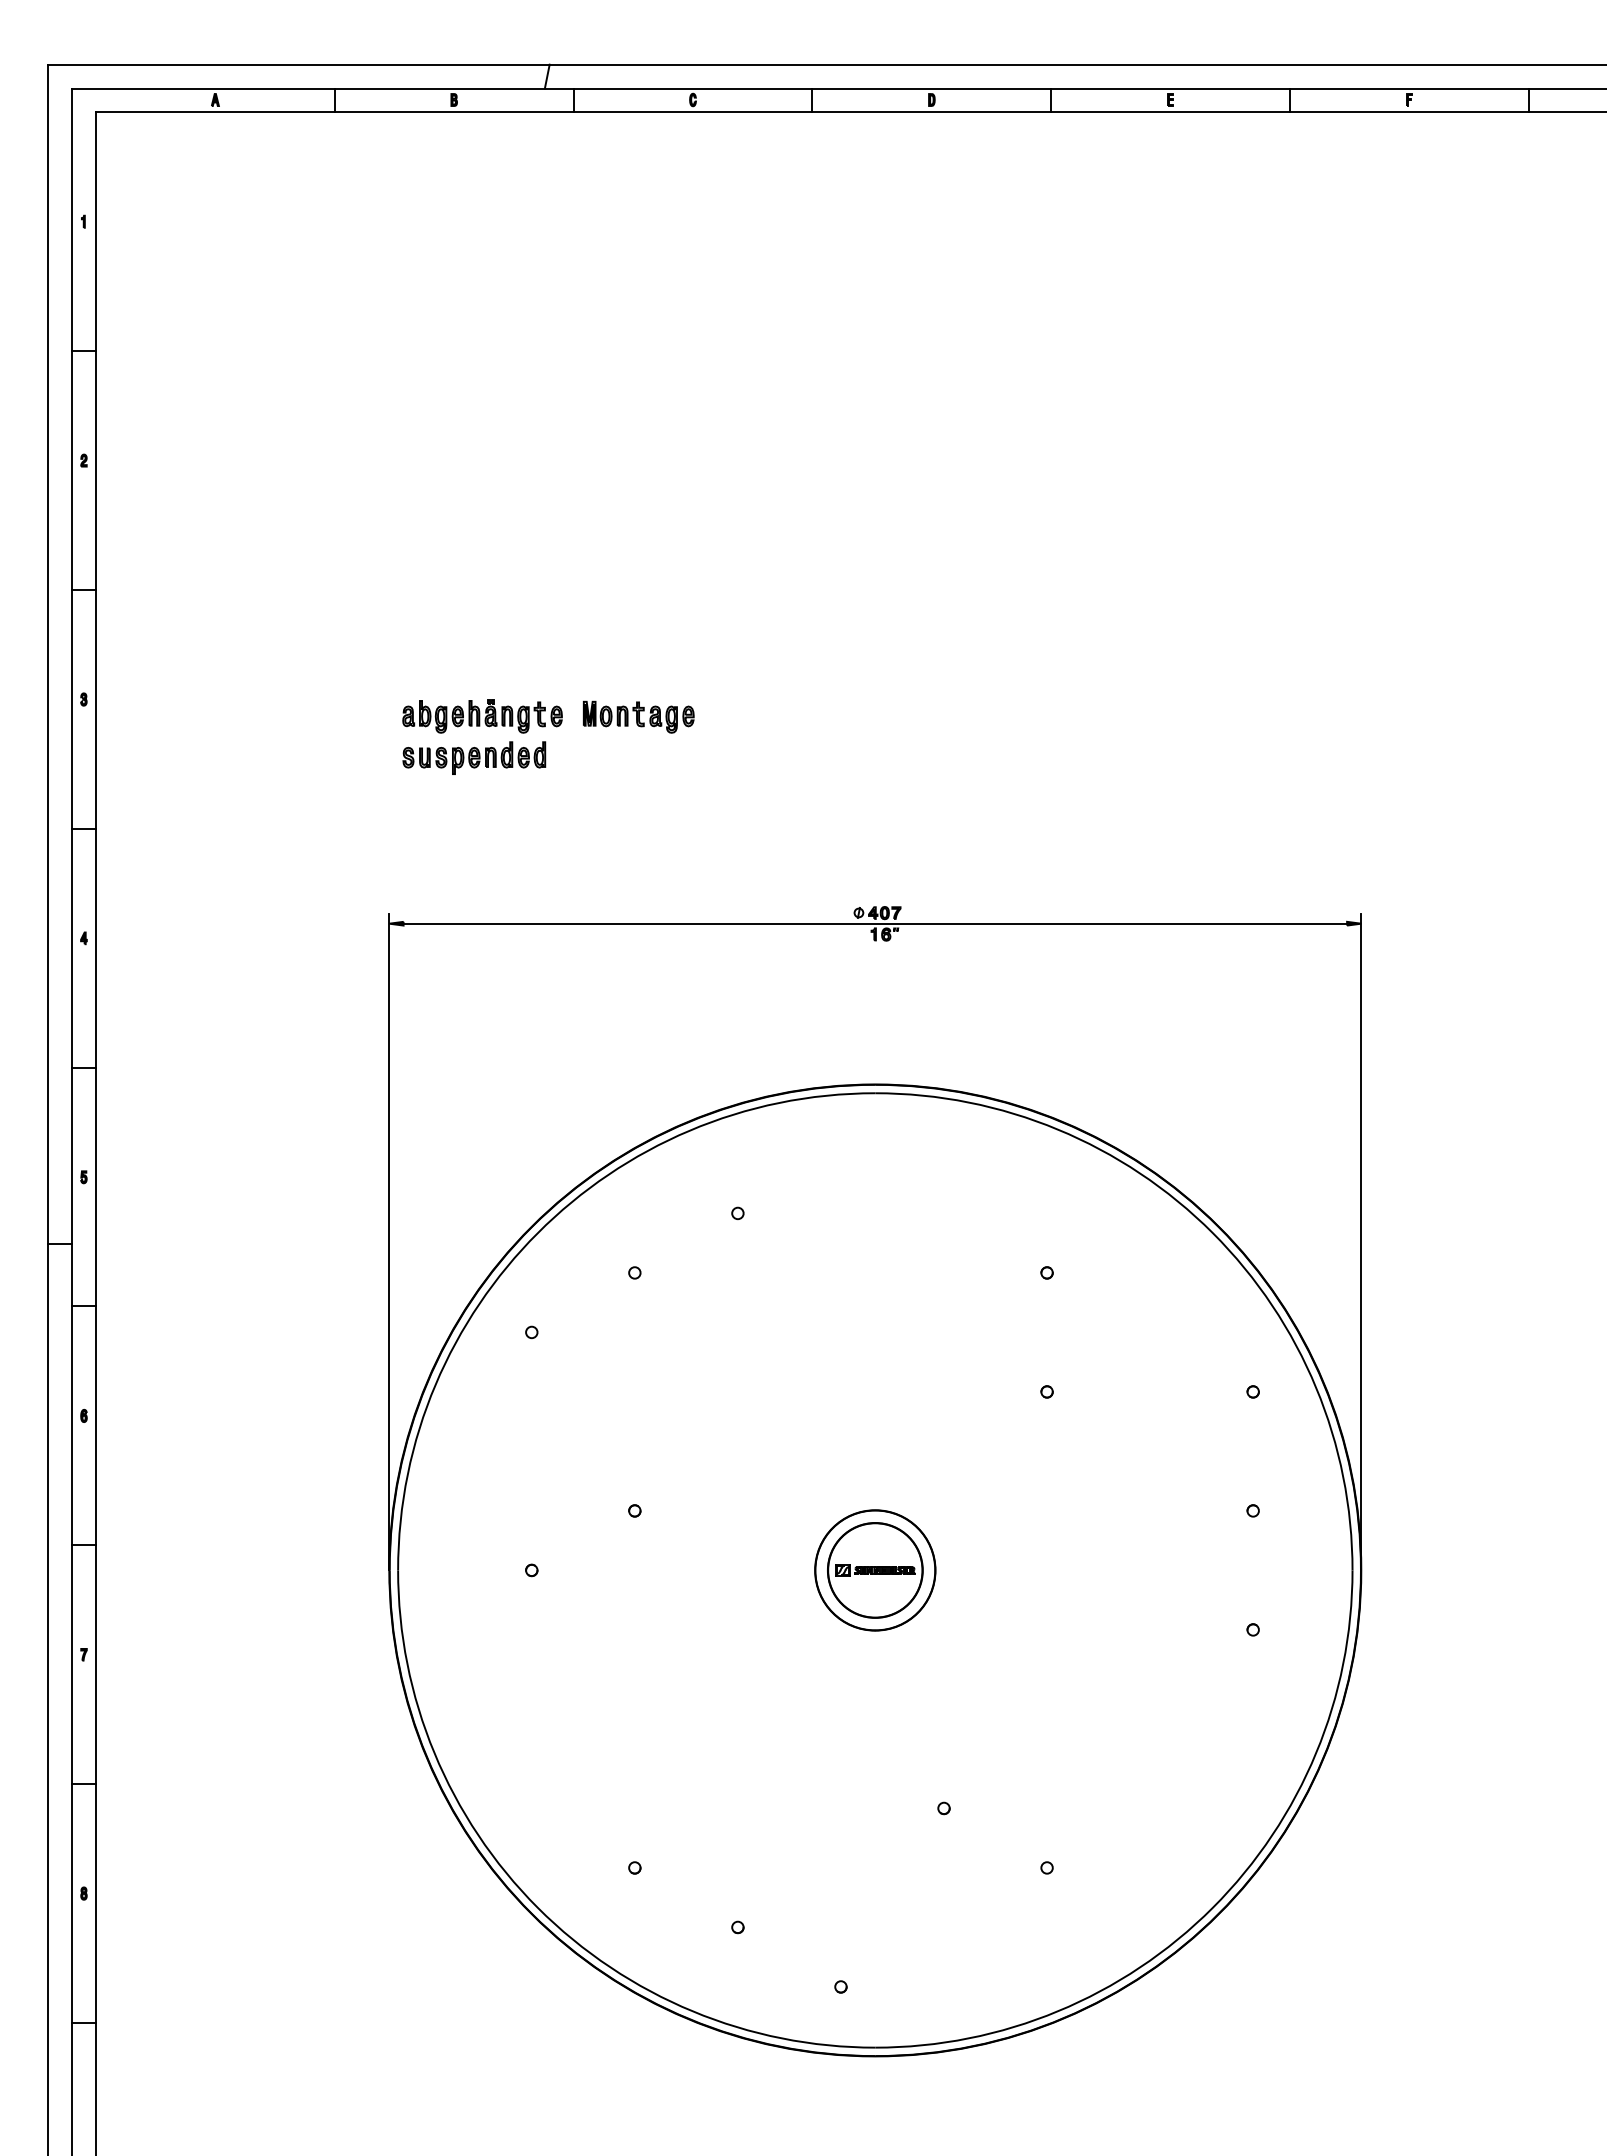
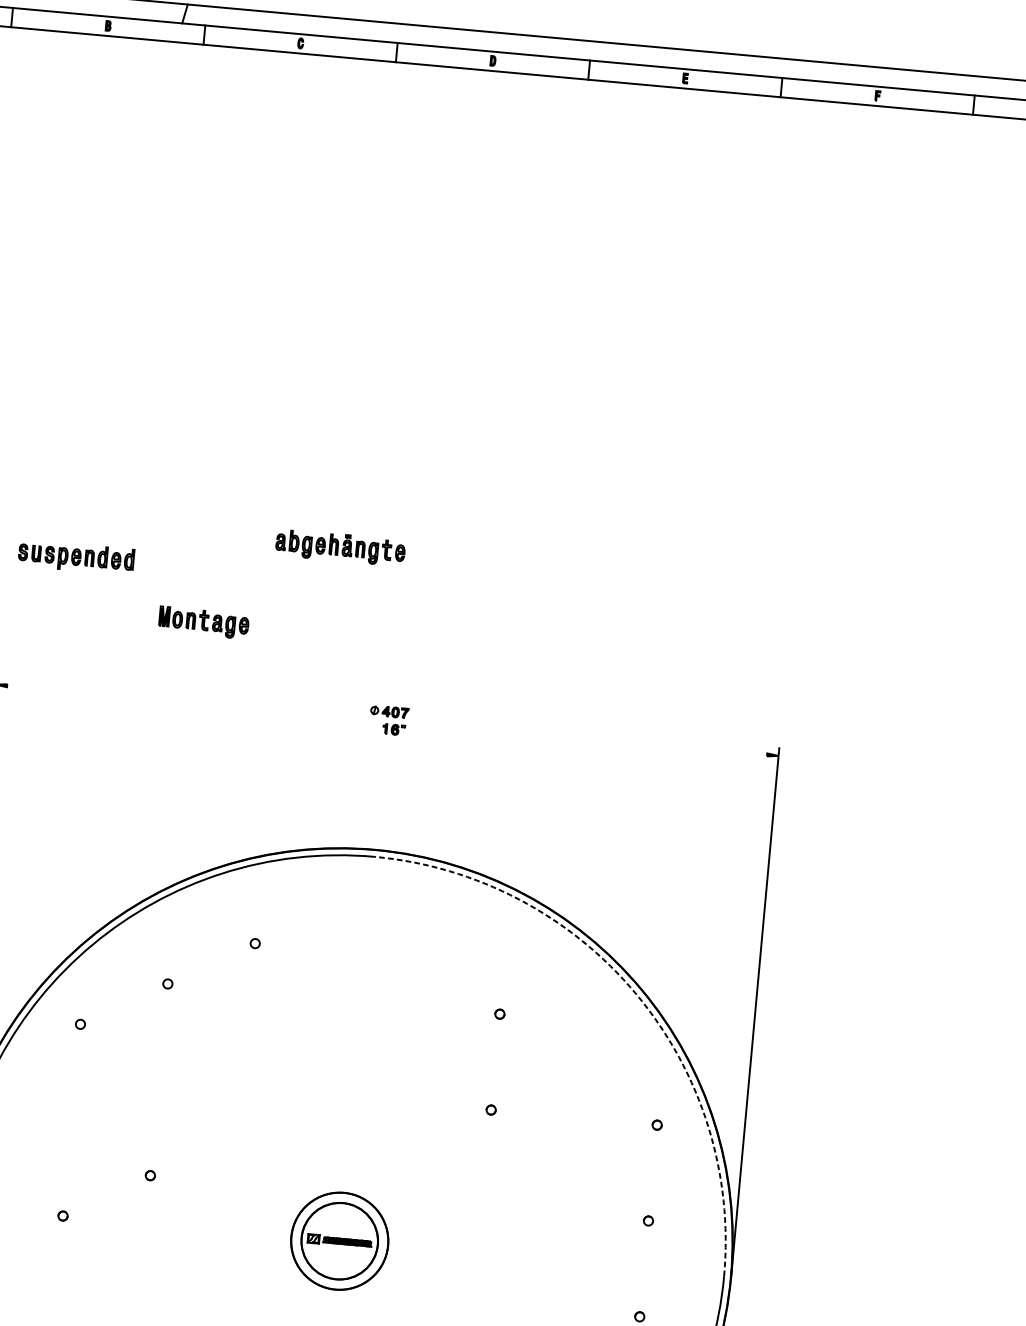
part: (482, 716) -> (340, 547), moved
part: (638, 716) -> (203, 622), moved
line: (875, 923) -> (387, 720), removed
arc: (1212, 1233) -> (636, 994), solid -> dashed

